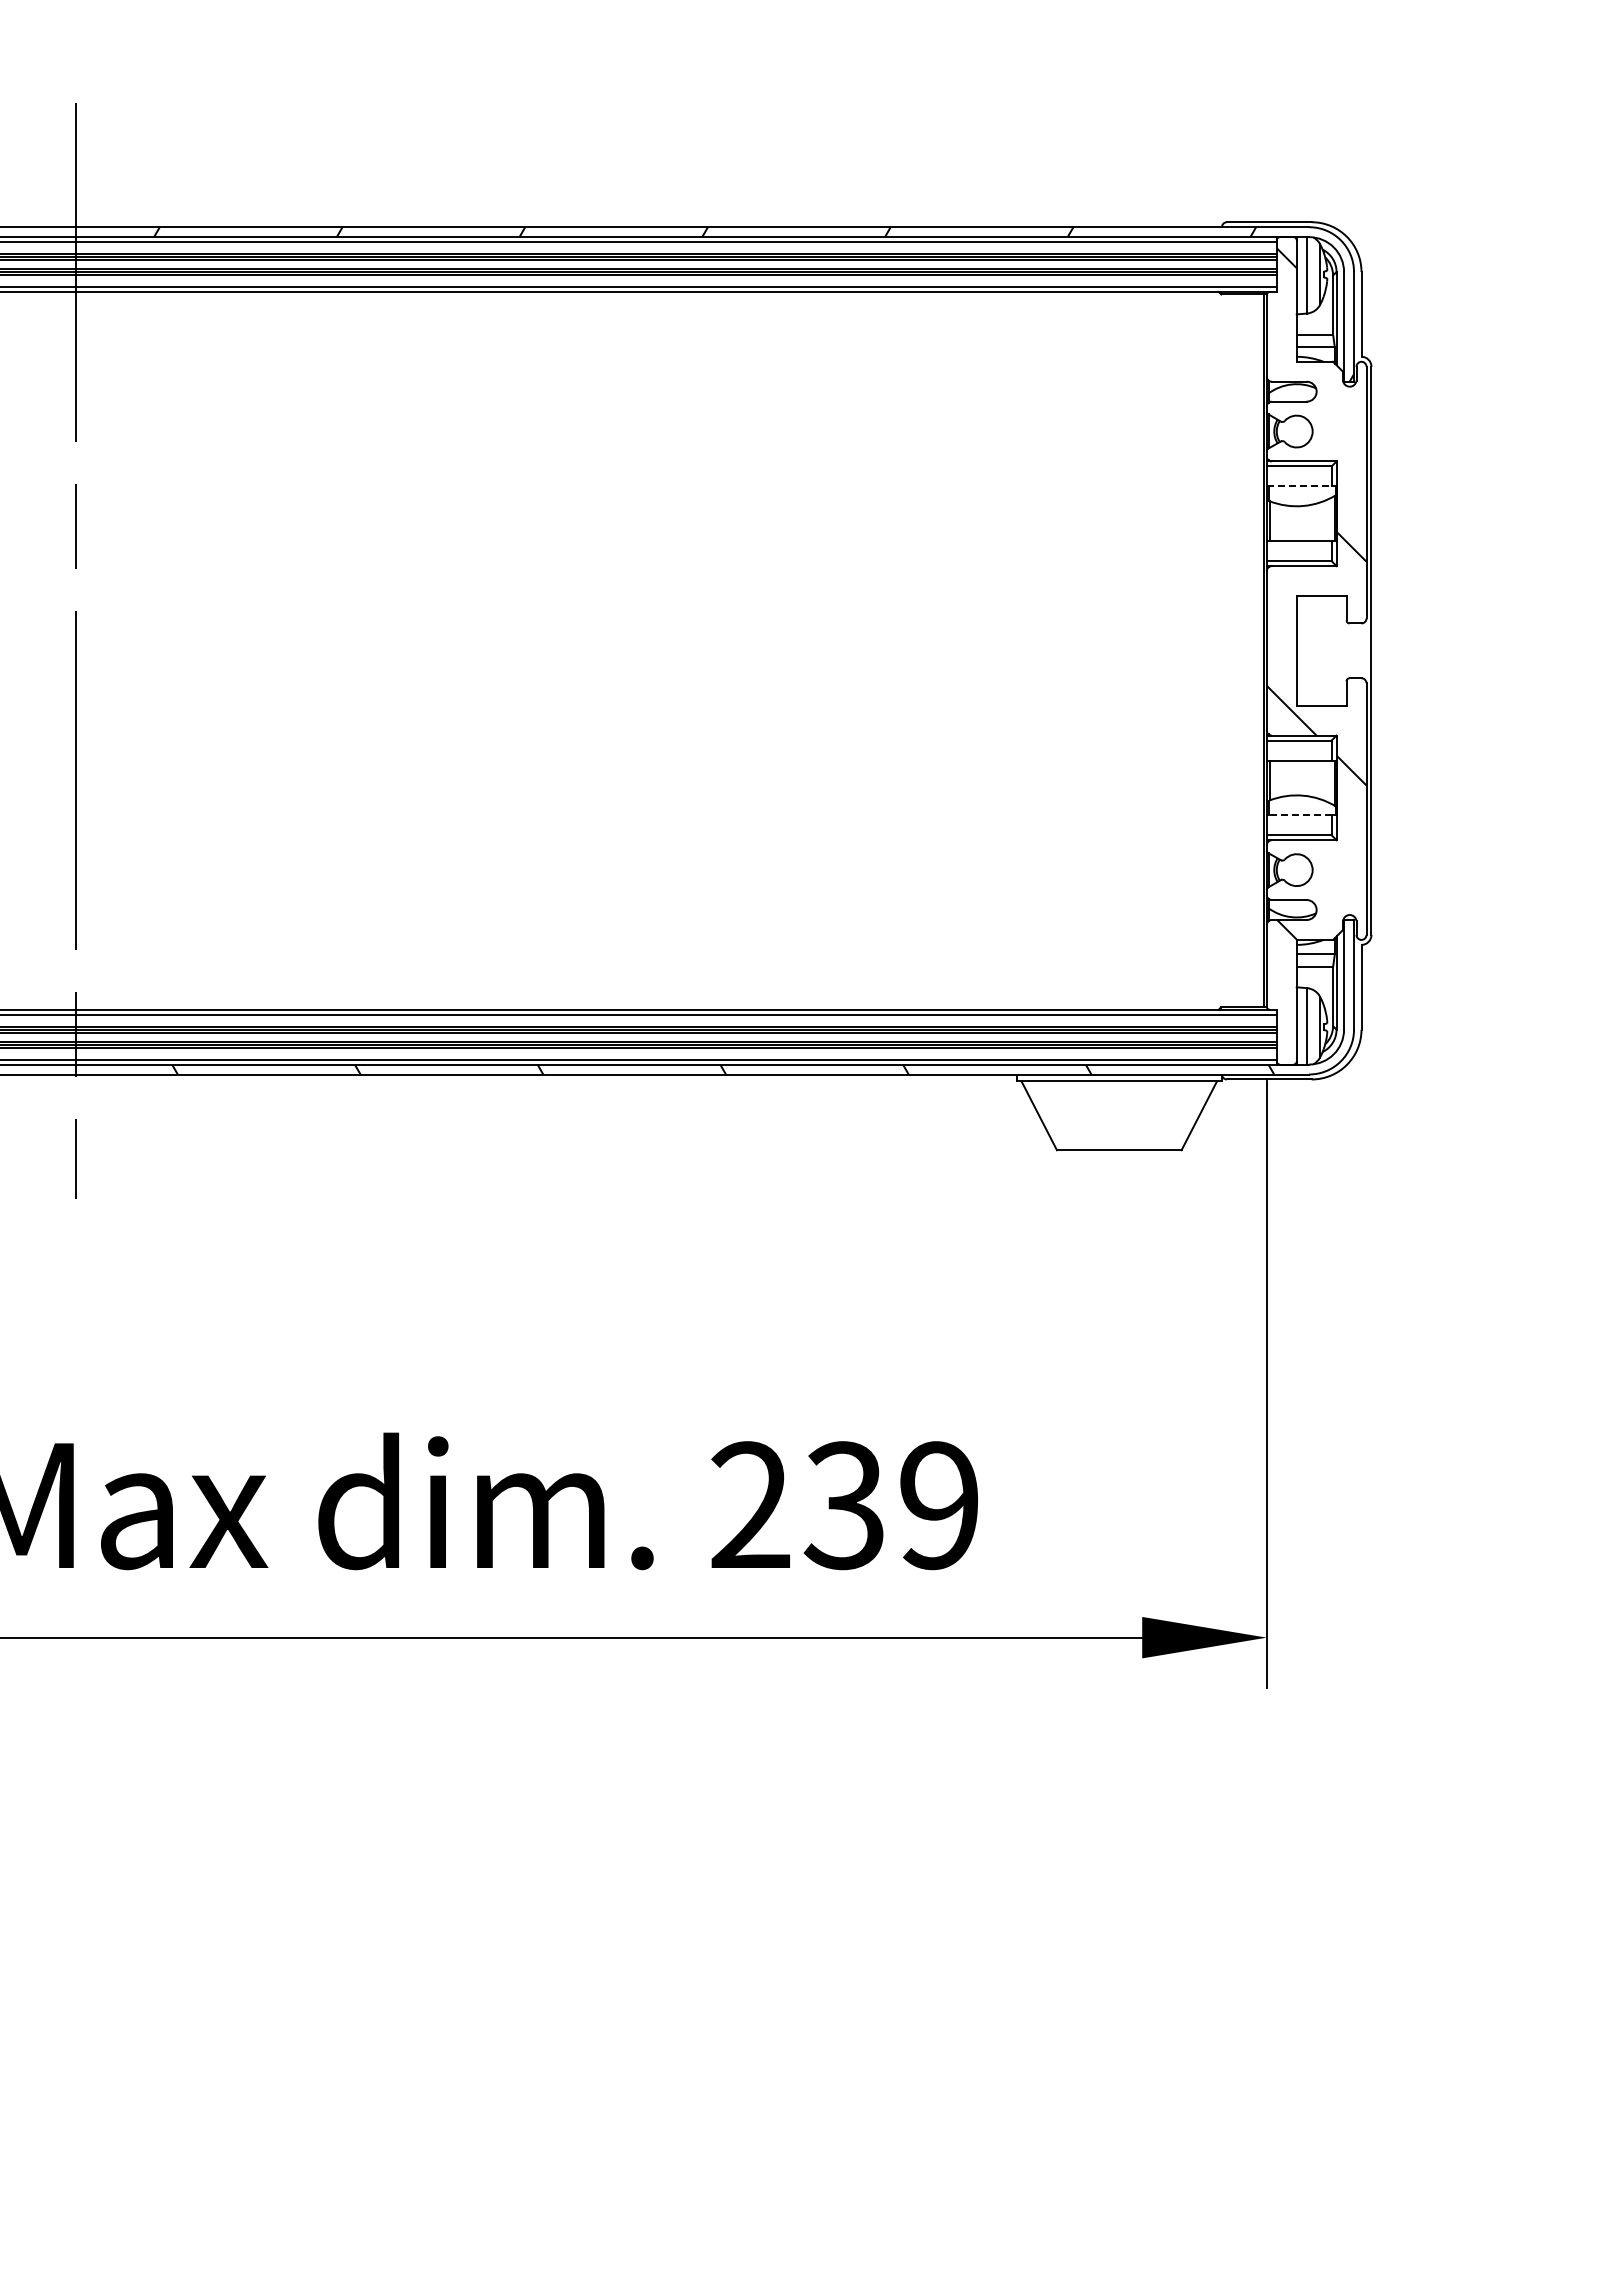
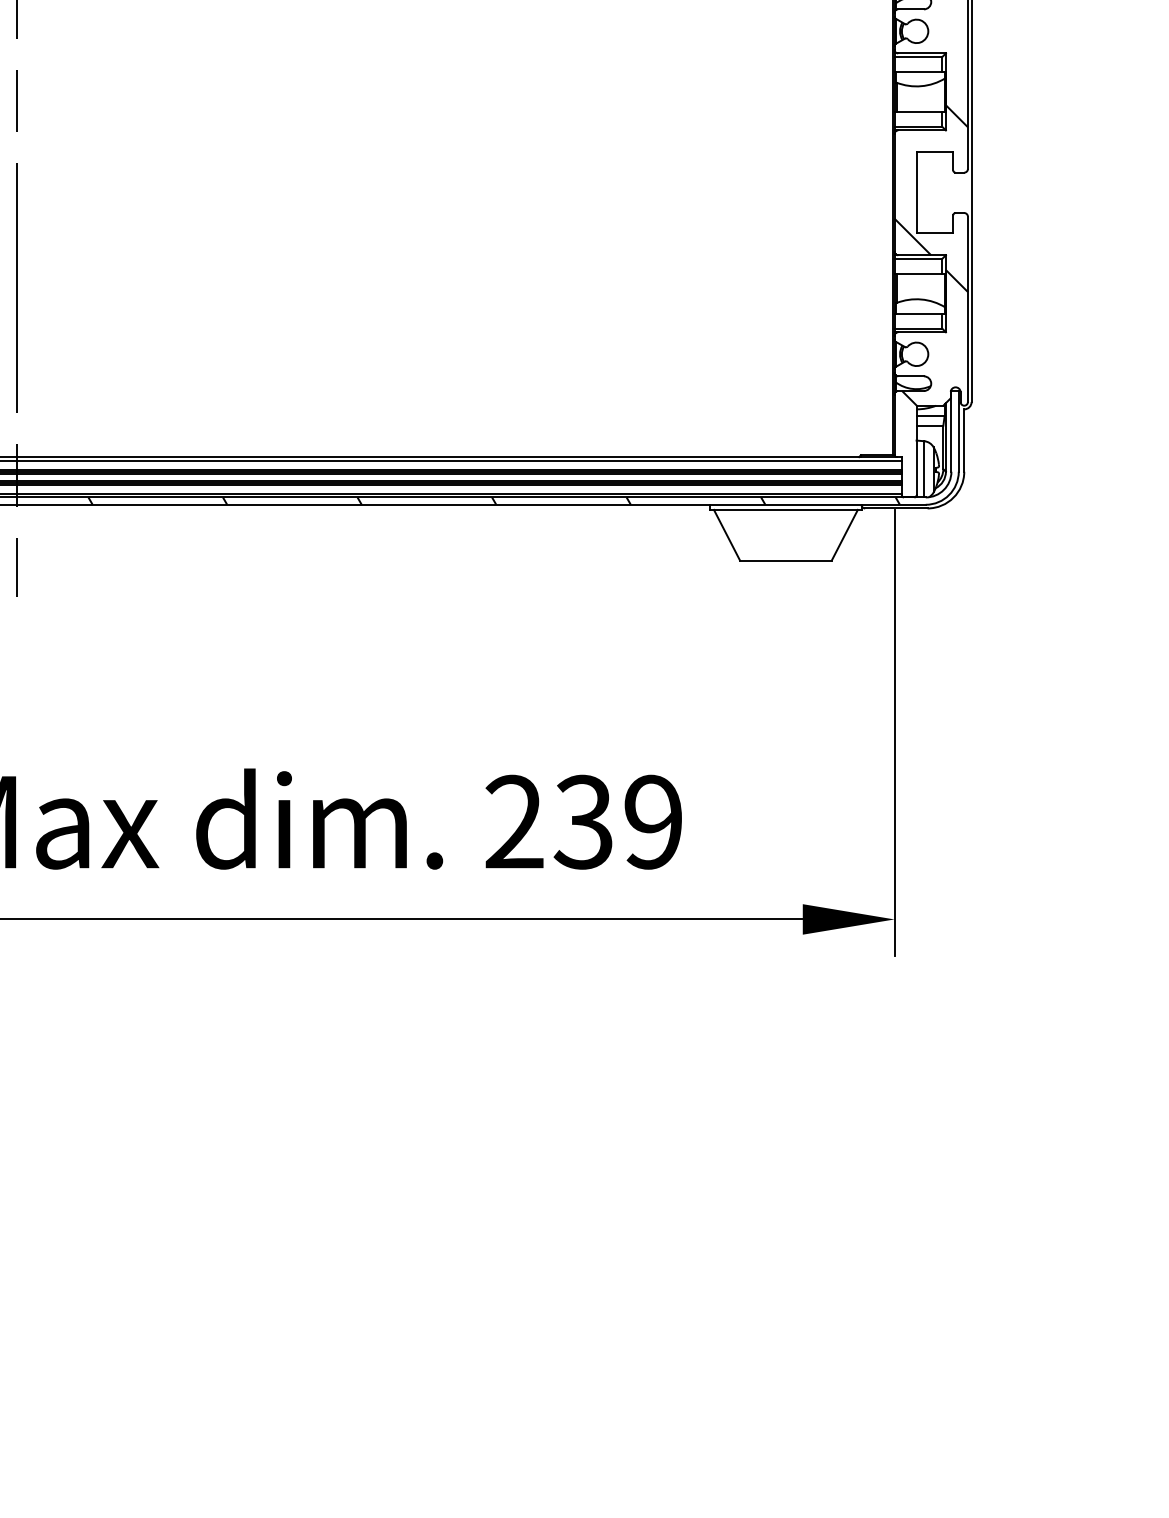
line: (1299, 486) -> (918, 71), dashed -> solid
line: (1298, 815) -> (917, 314), dashed -> solid

